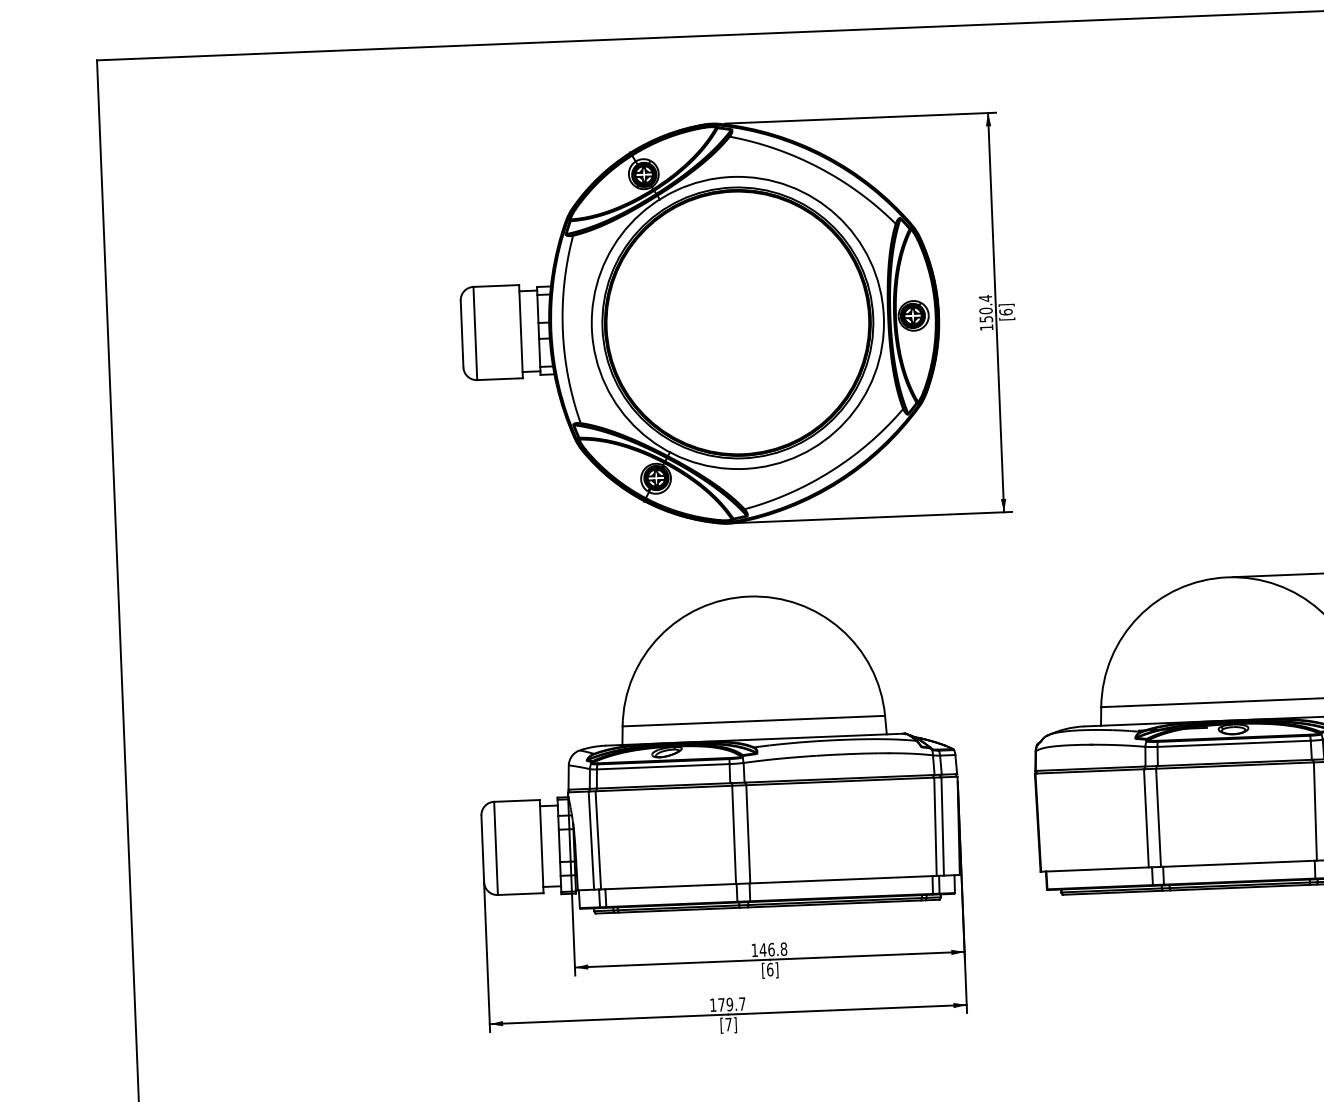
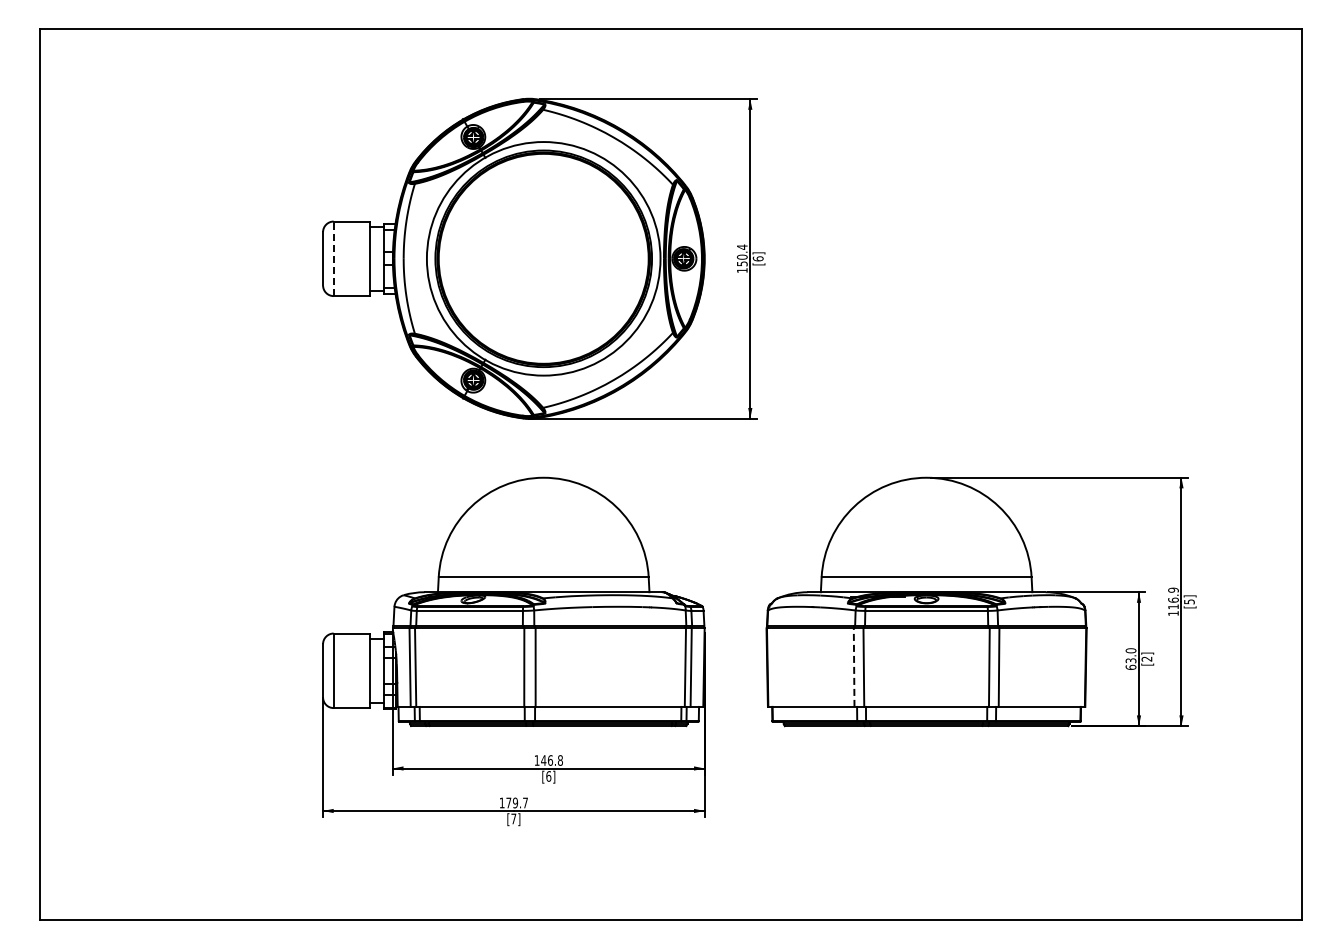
line: (475, 333) -> (333, 258), solid -> dashed
line: (1146, 818) -> (854, 667), solid -> dashed

